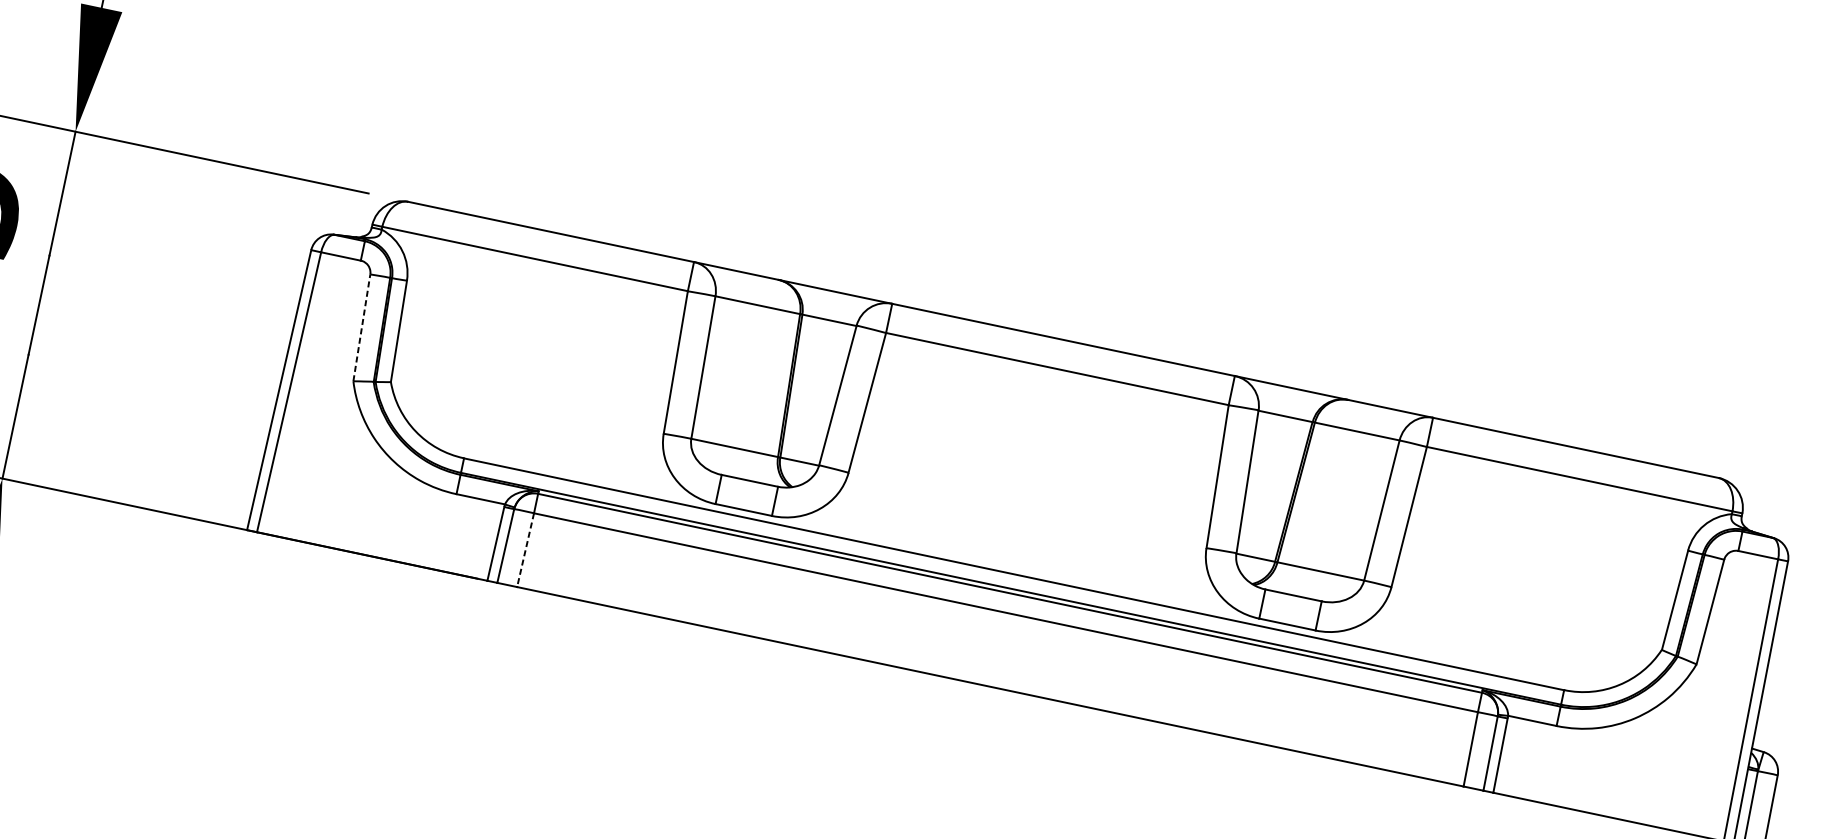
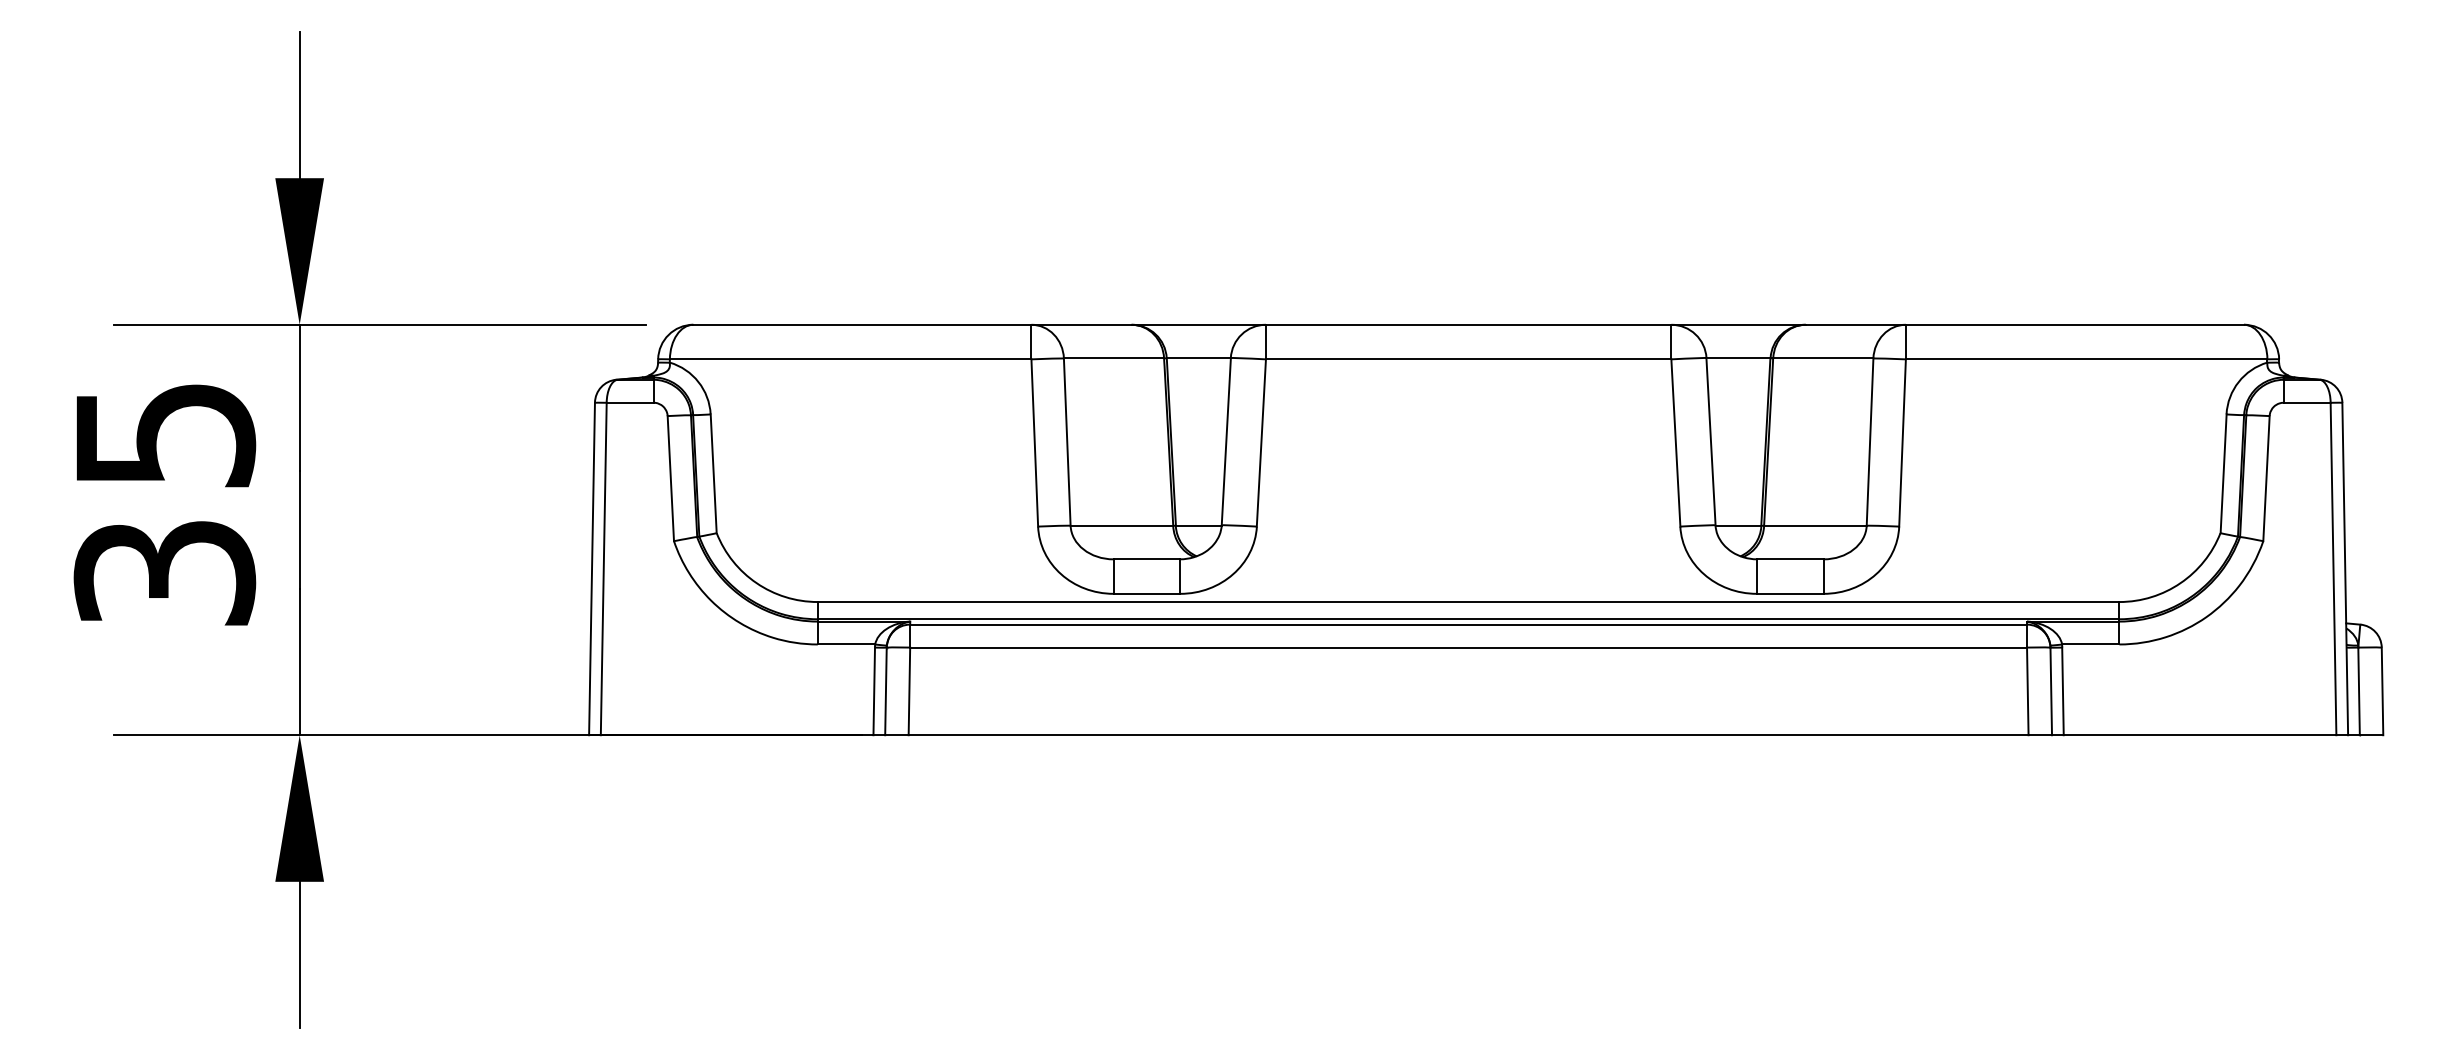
line: (361, 327) -> (670, 478), dashed -> solid
line: (525, 550) -> (909, 691), dashed -> solid

